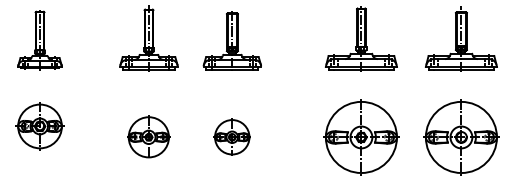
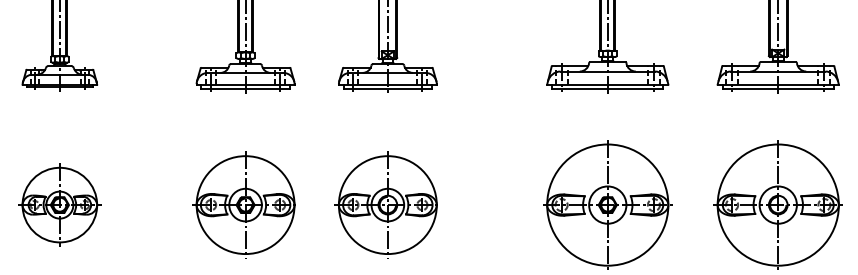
part: (39, 126) -> (58, 205), moved
part: (148, 136) -> (244, 203), size x1.43
part: (231, 136) -> (386, 203), size x1.67

